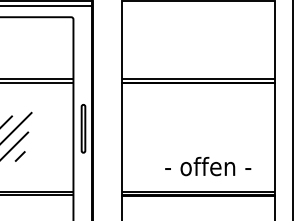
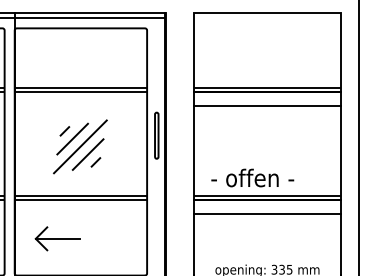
line: (198, 97) -> (267, 105), added
text: (207, 165) -> (252, 177), moved
line: (198, 209) -> (267, 213), added

